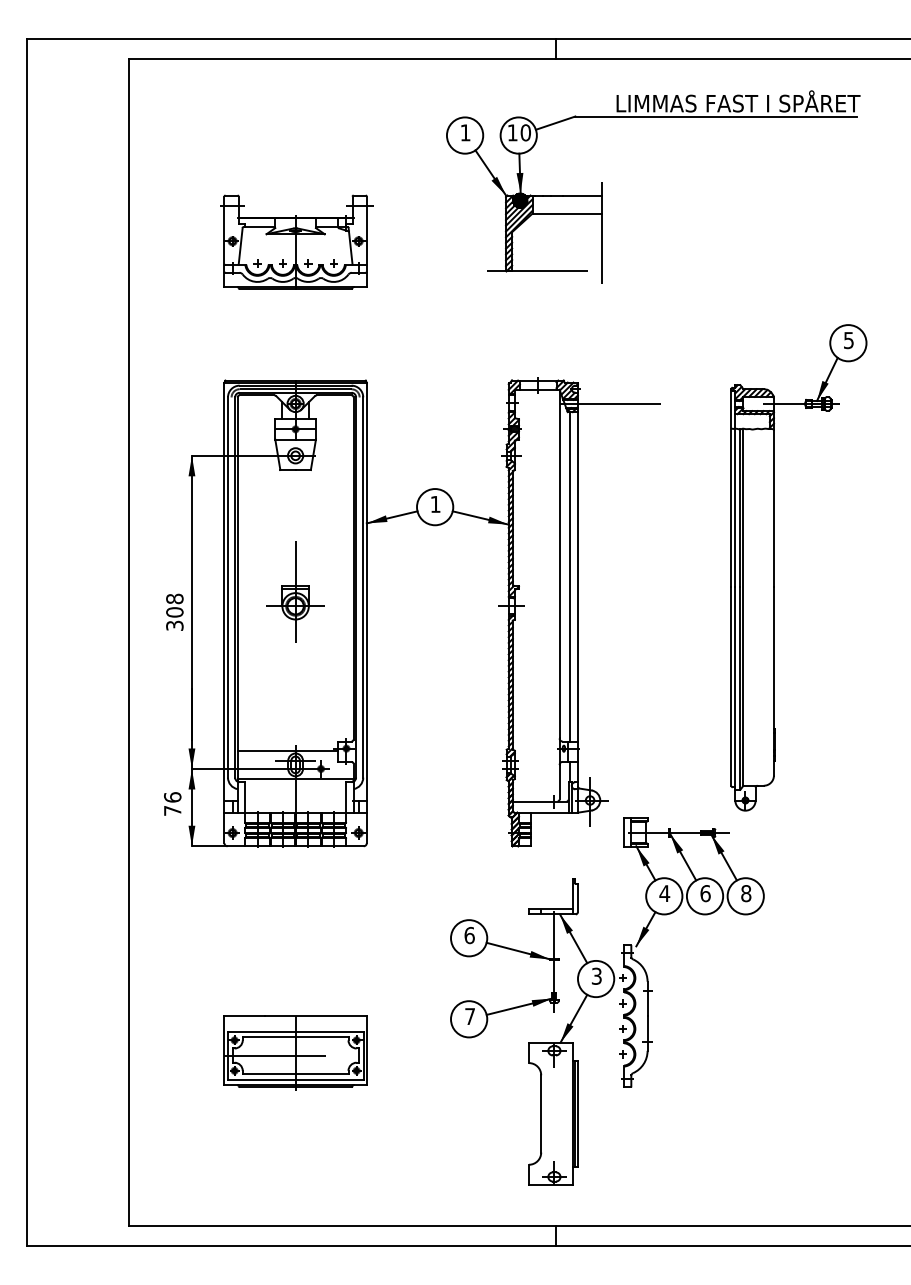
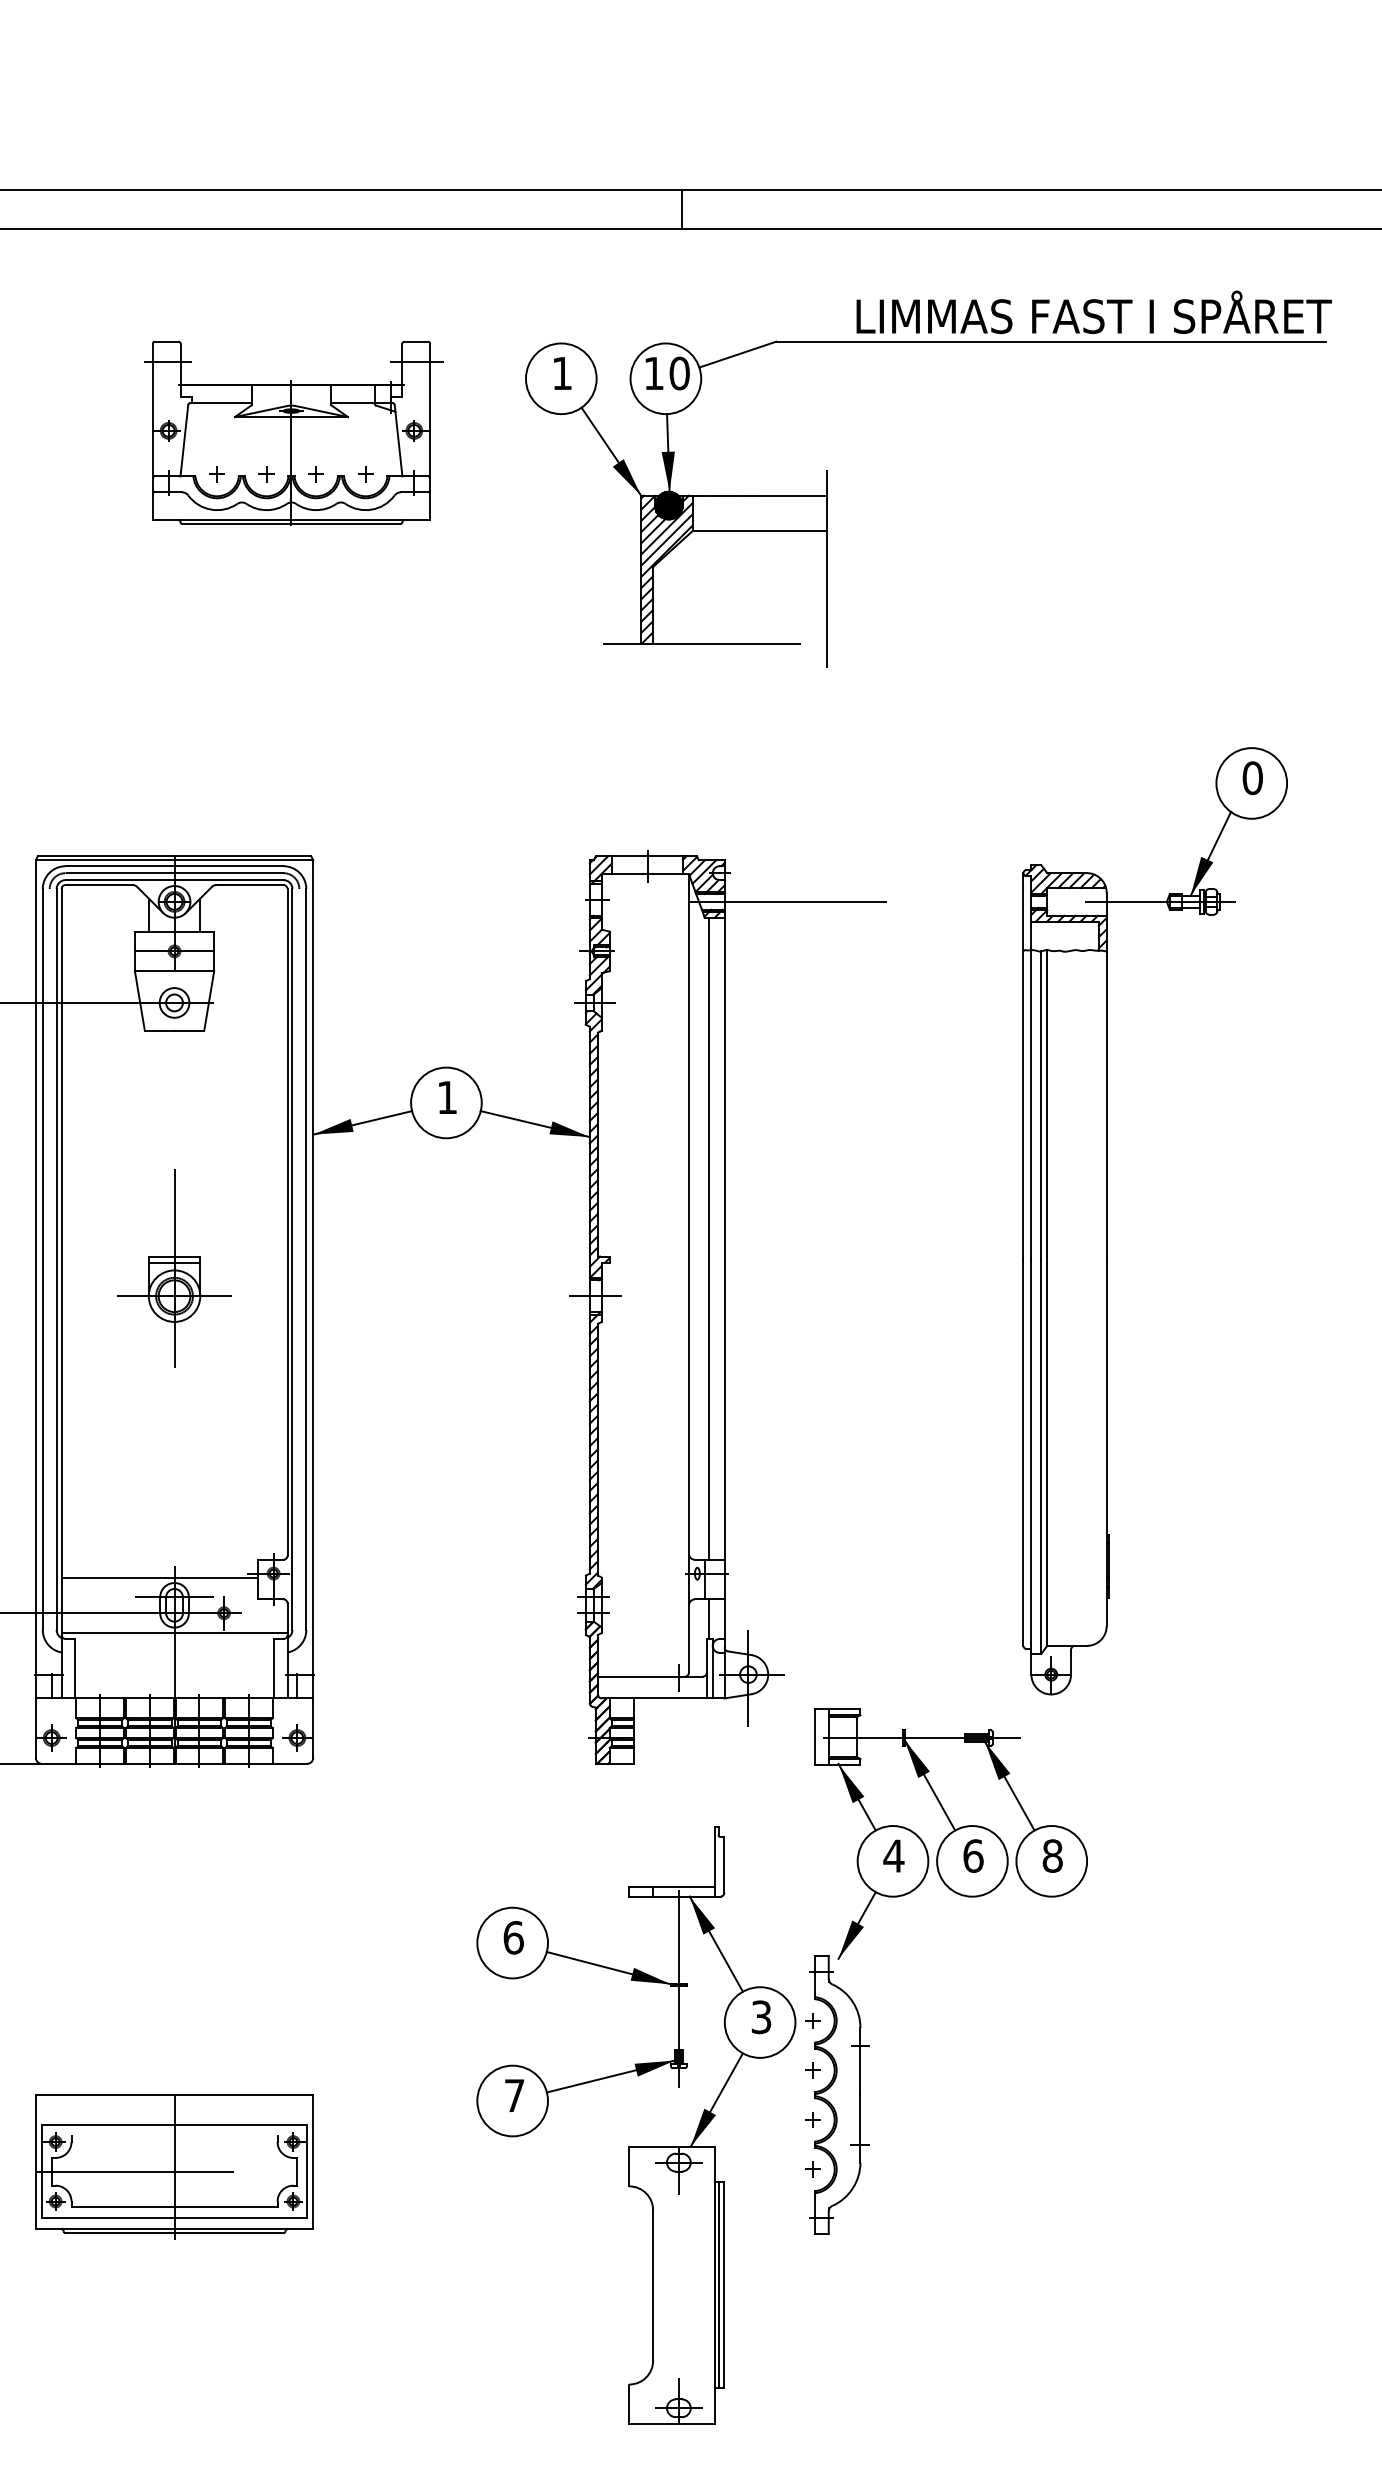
part: (602, 186) -> (829, 478), moved
part: (296, 241) -> (293, 431), moved
text: (848, 340) -> (1251, 778), 5 -> 0
line: (295, 1037) -> (174, 2136), removed

